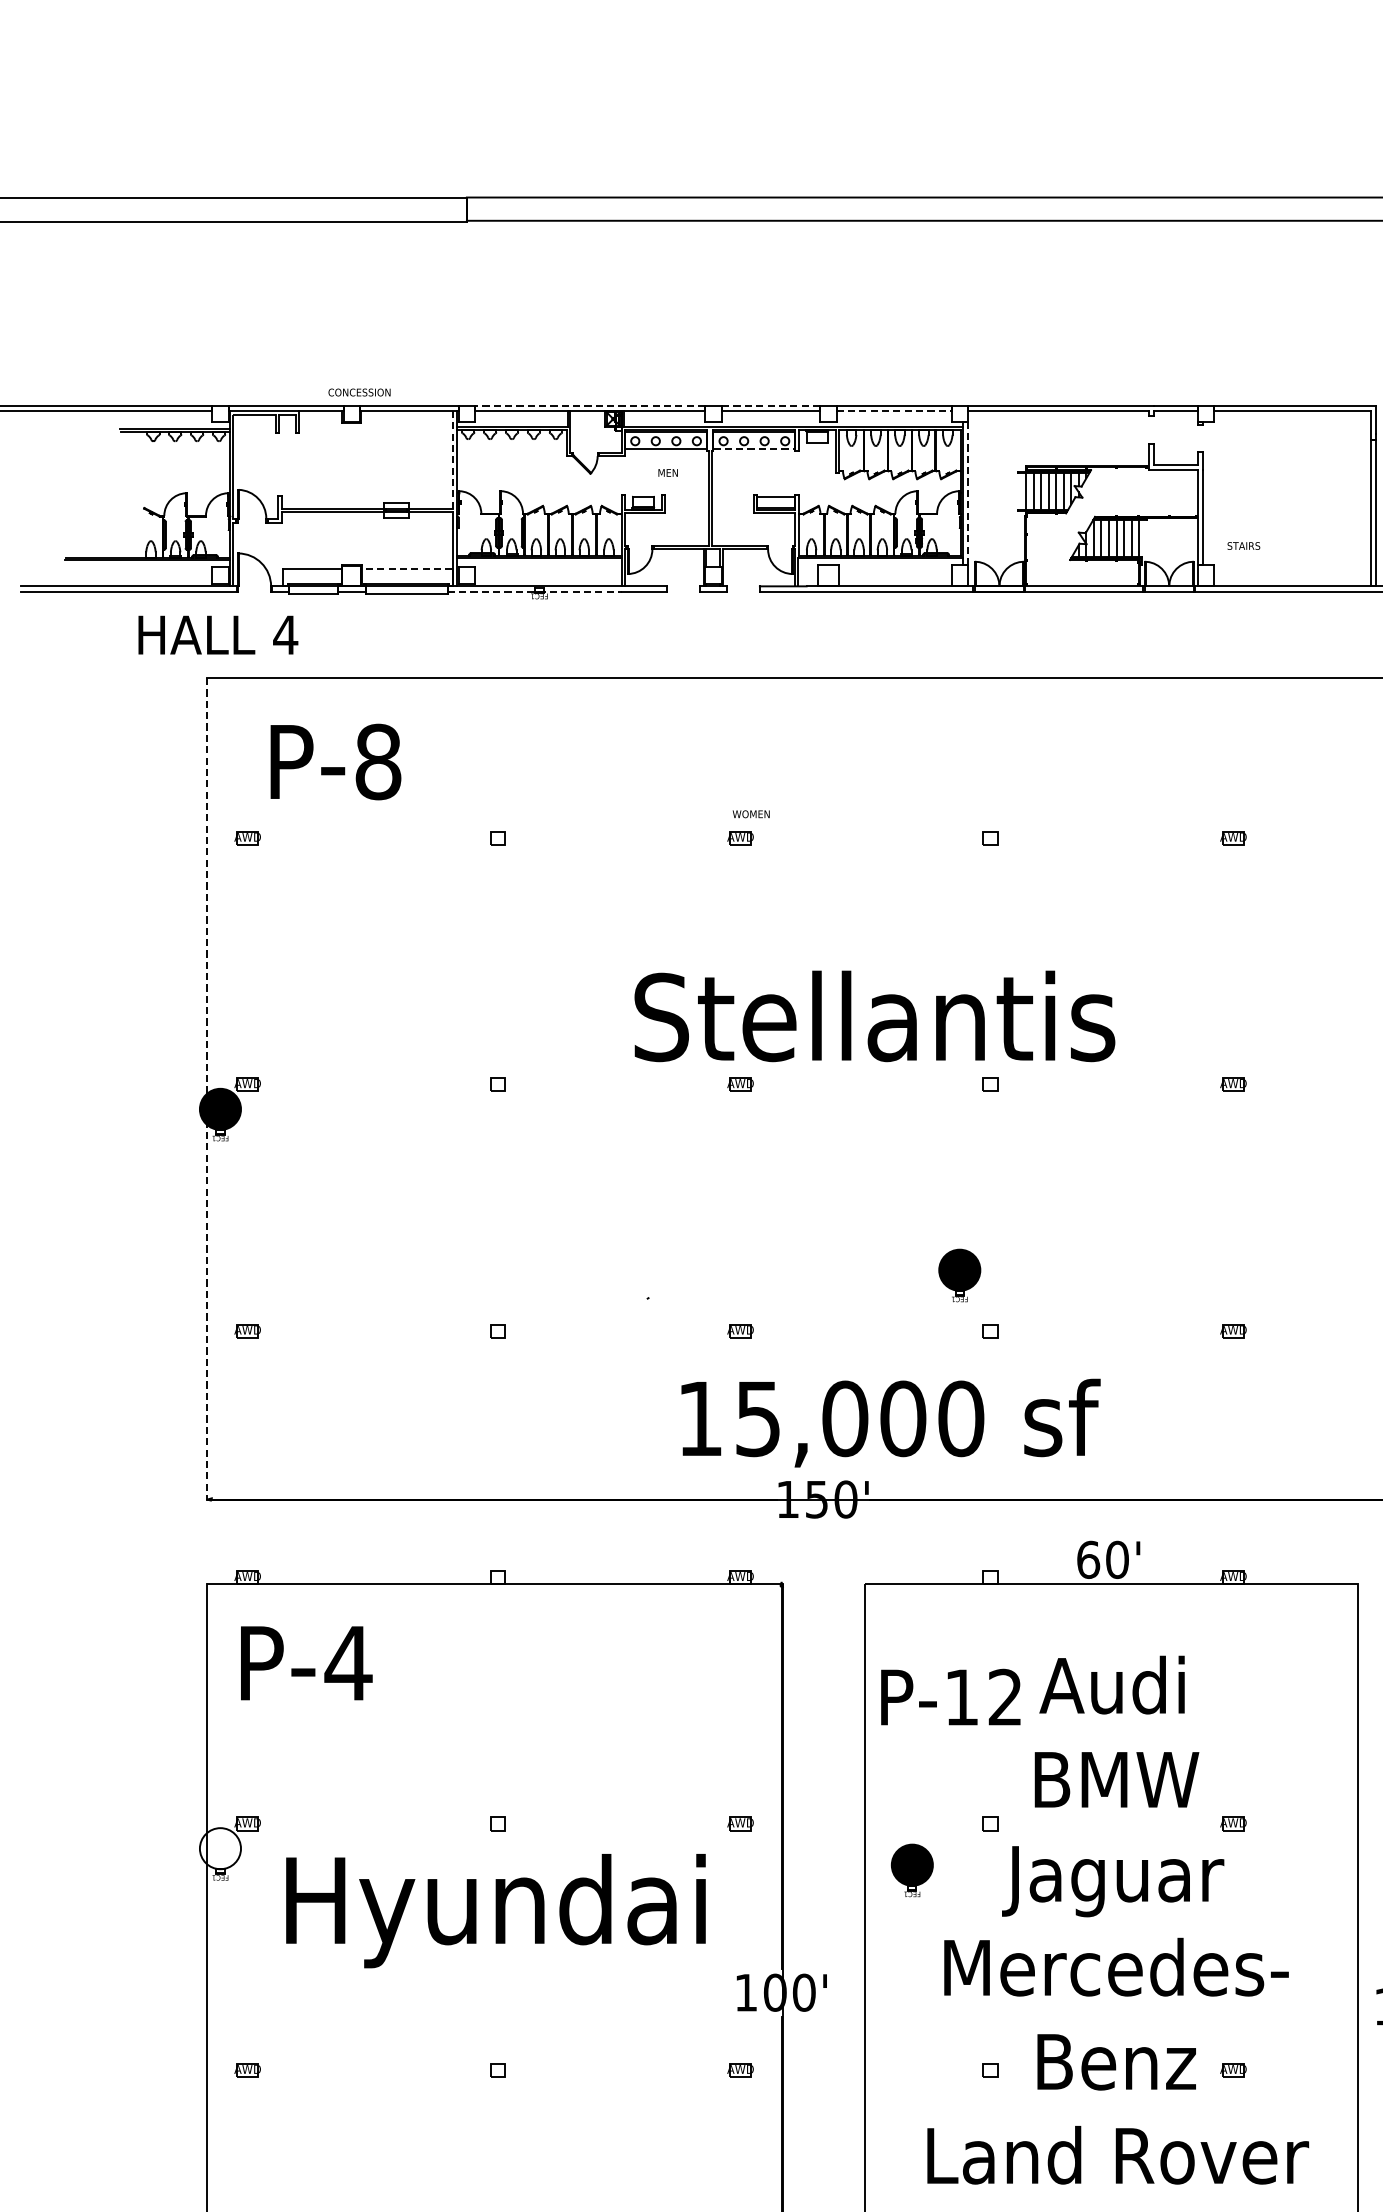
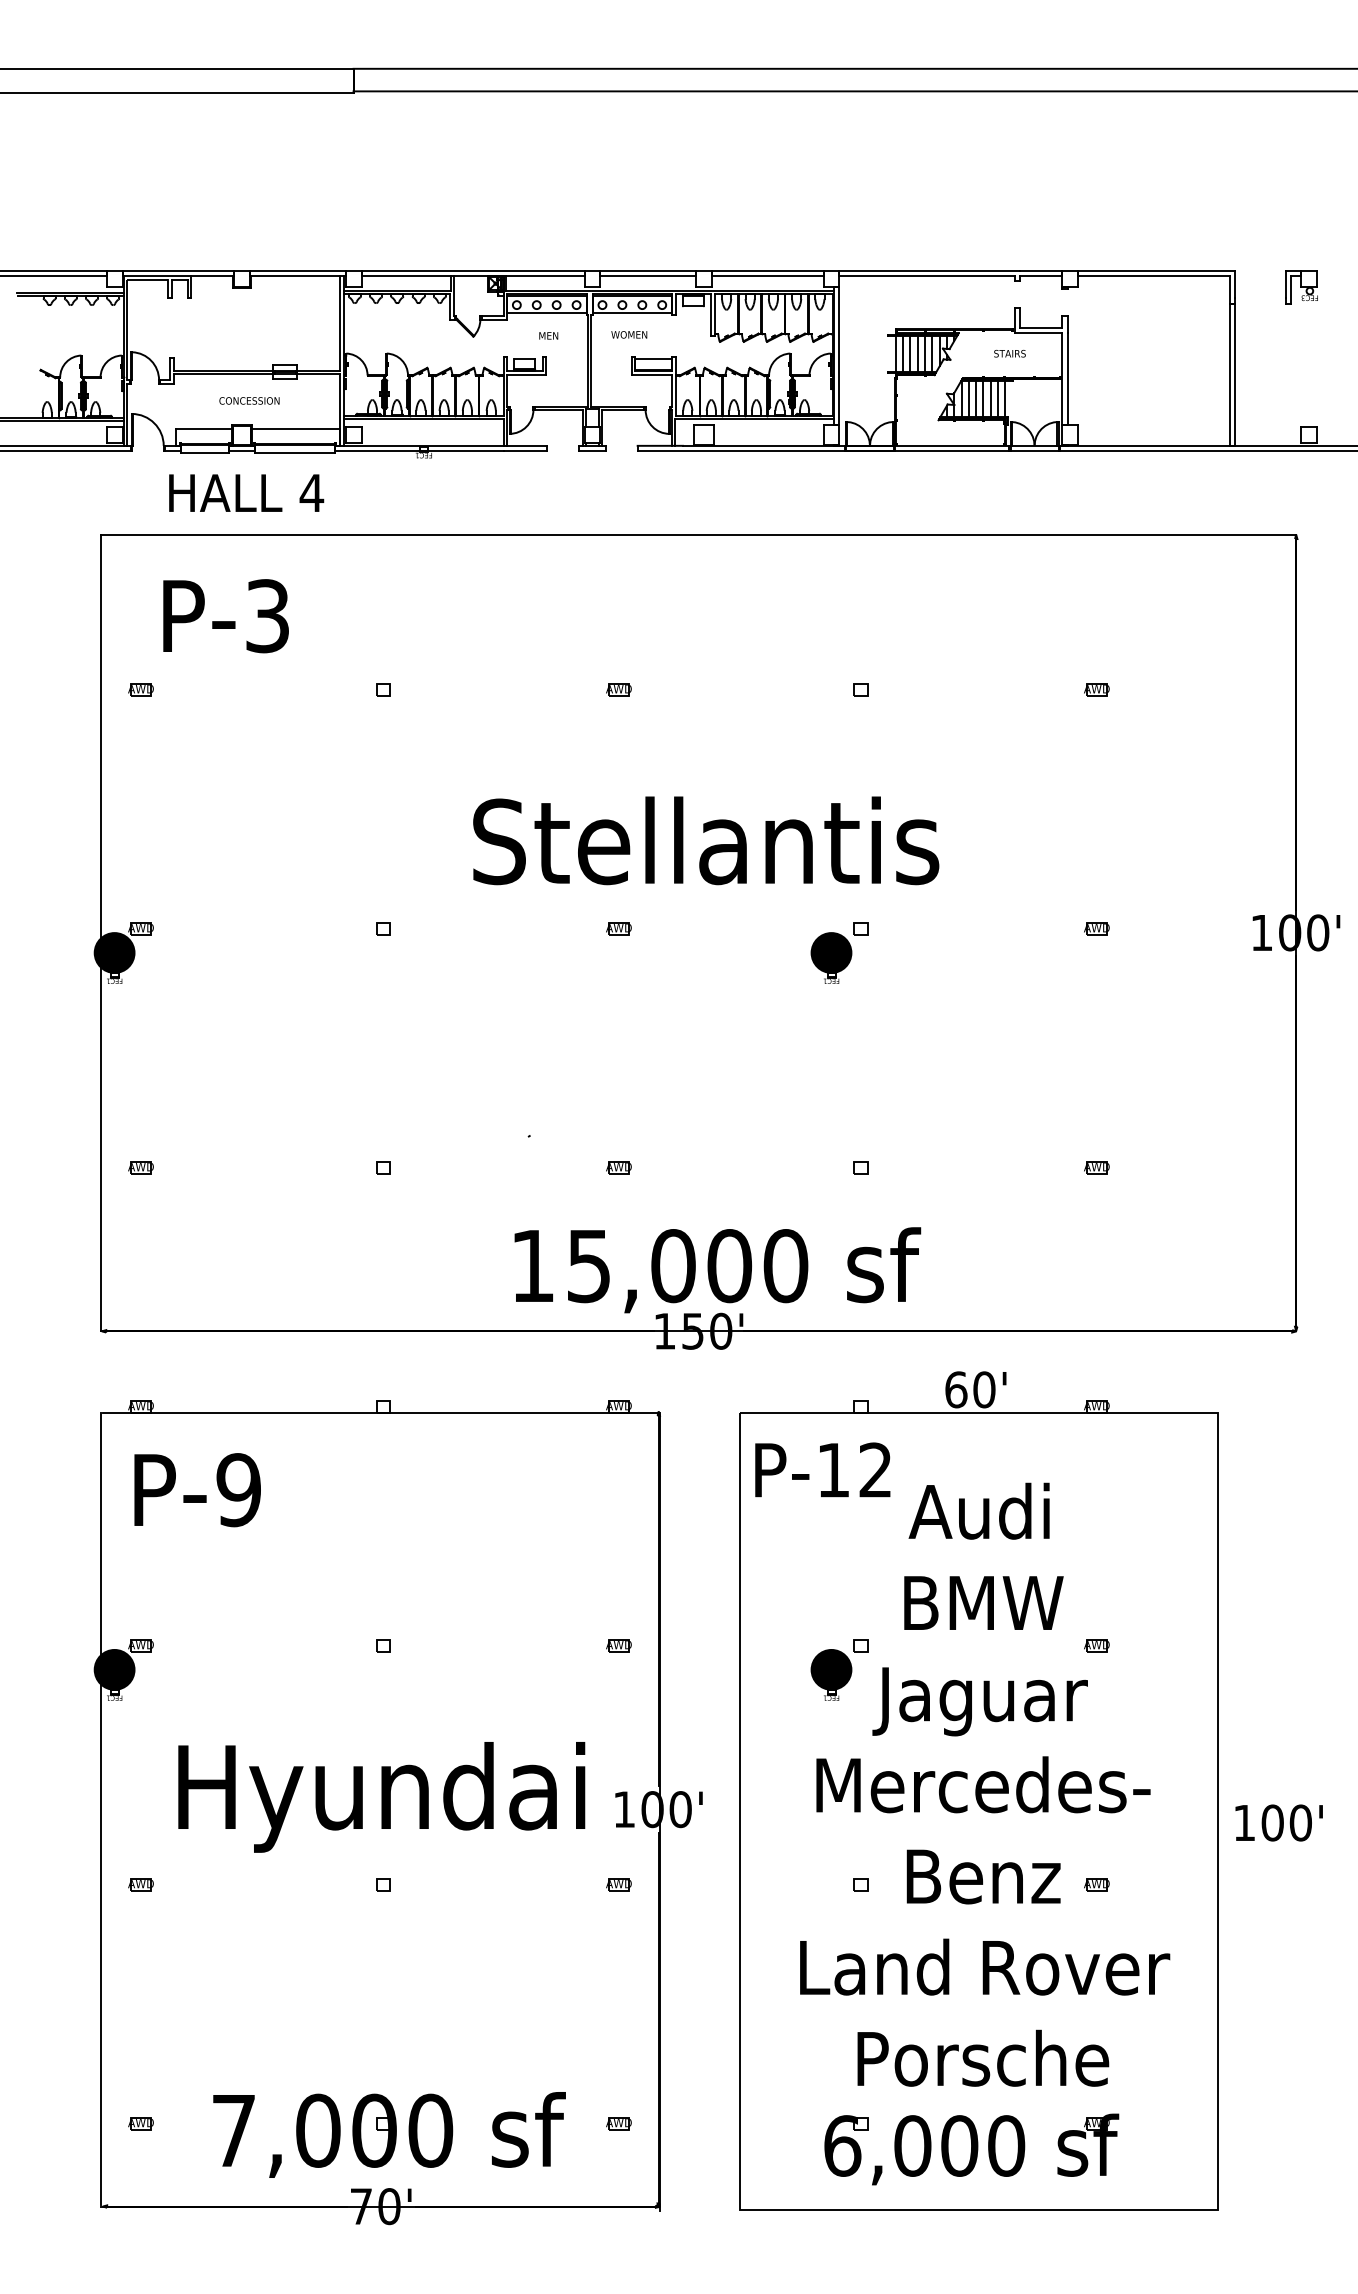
text: (359, 392) -> (249, 400), moved
line: (590, 405) -> (473, 270), dashed -> solid
line: (771, 405) -> (648, 270), dashed -> solid
line: (893, 410) -> (767, 275), dashed -> solid
line: (754, 449) -> (632, 313), dashed -> solid
line: (452, 460) -> (339, 323), dashed -> solid
line: (968, 493) -> (839, 355), dashed -> solid
text: (1243, 545) -> (1009, 353), moved
line: (405, 568) -> (294, 428), dashed -> solid
line: (534, 592) -> (419, 451), dashed -> solid
text: (218, 634) -> (246, 492), moved
text: (378, 762) -> (267, 616), P-8 -> P-3
text: (751, 813) -> (629, 334), moved
text: (875, 1016) -> (706, 840), moved
line: (206, 1089) -> (101, 933), dashed -> solid
part: (959, 1274) -> (831, 957), moved
text: (890, 1423) -> (717, 1270), moved
text: (348, 1663) -> (238, 1490), P-4 -> P-9
text: (950, 1696) -> (822, 1469), moved
fill: (220, 1848) -> (114, 1669), added
part: (912, 1869) -> (831, 1674), moved
text: (495, 1911) -> (381, 1797), moved

